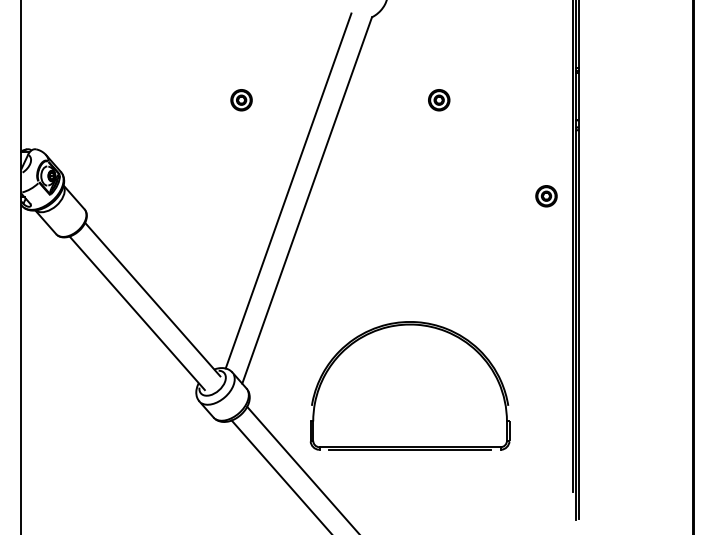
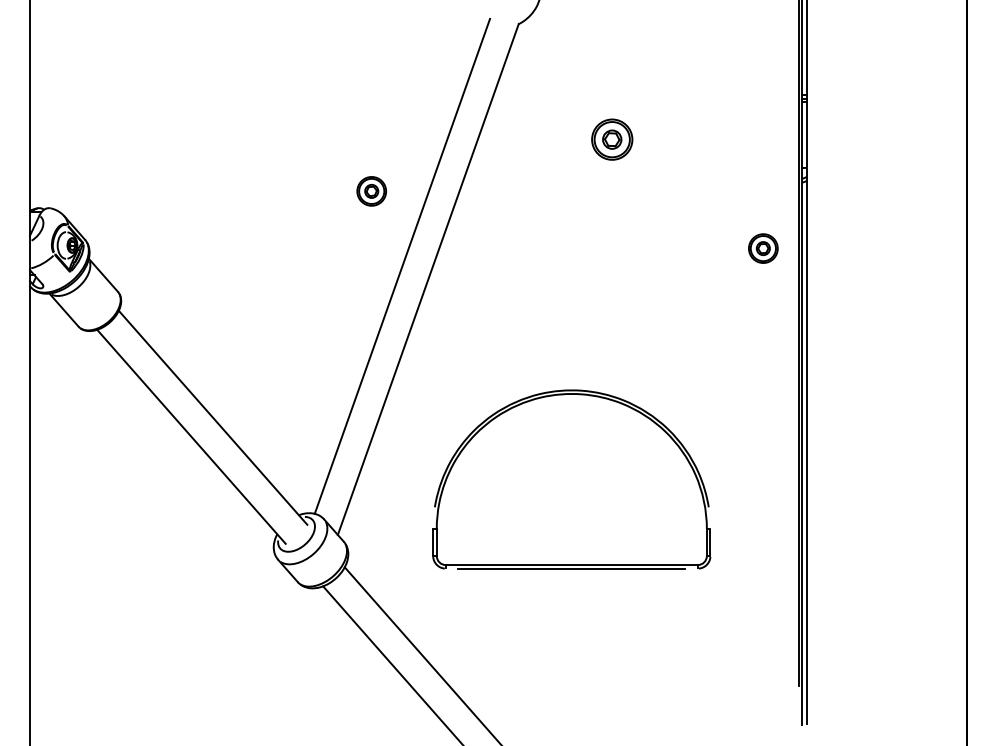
part: (241, 100) -> (371, 191), moved
part: (439, 100) -> (612, 140), size x1.4
part: (546, 196) -> (763, 248), moved
part: (409, 385) -> (570, 478), moved

